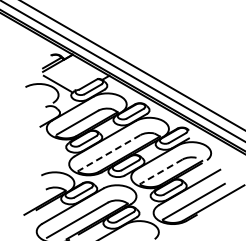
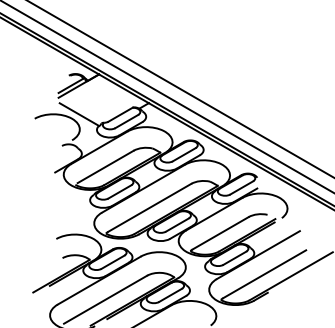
line: (109, 152) -> (149, 207), dashed -> solid
line: (162, 171) -> (221, 233), dashed -> solid

